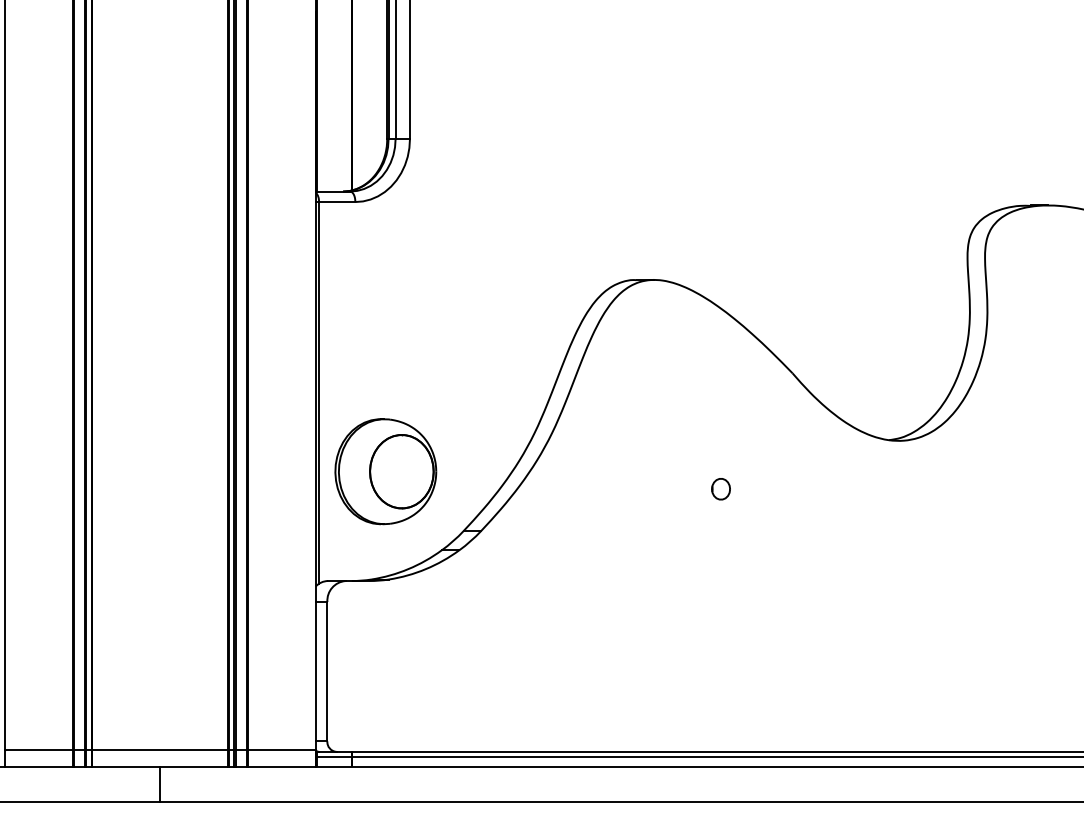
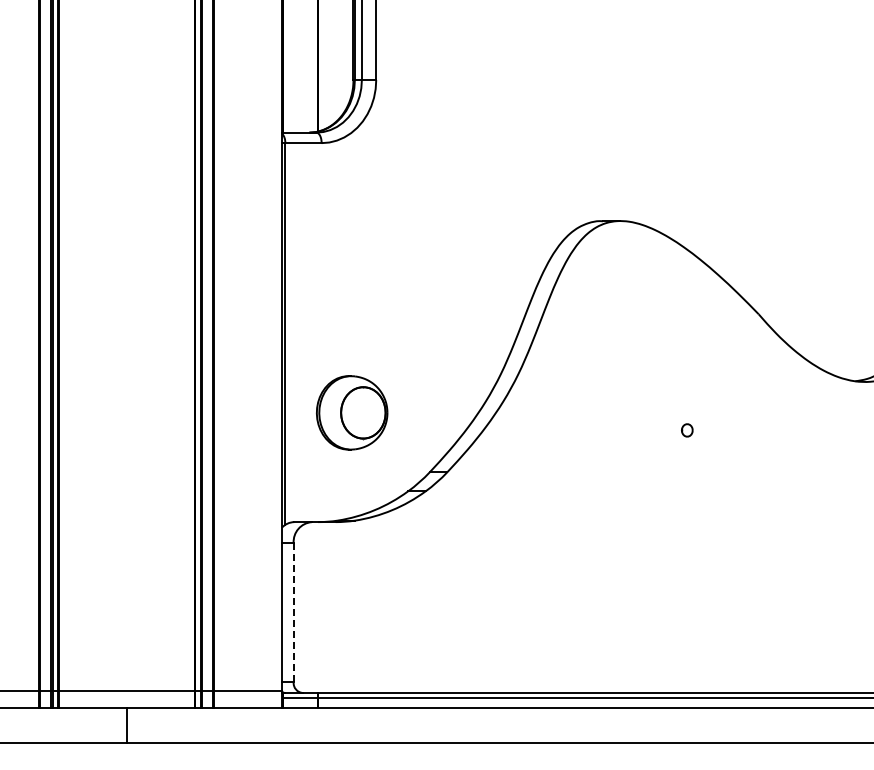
part: (385, 471) -> (351, 412), size x0.7
part: (720, 489) -> (686, 430), size x0.6
line: (327, 671) -> (293, 612), solid -> dashed

